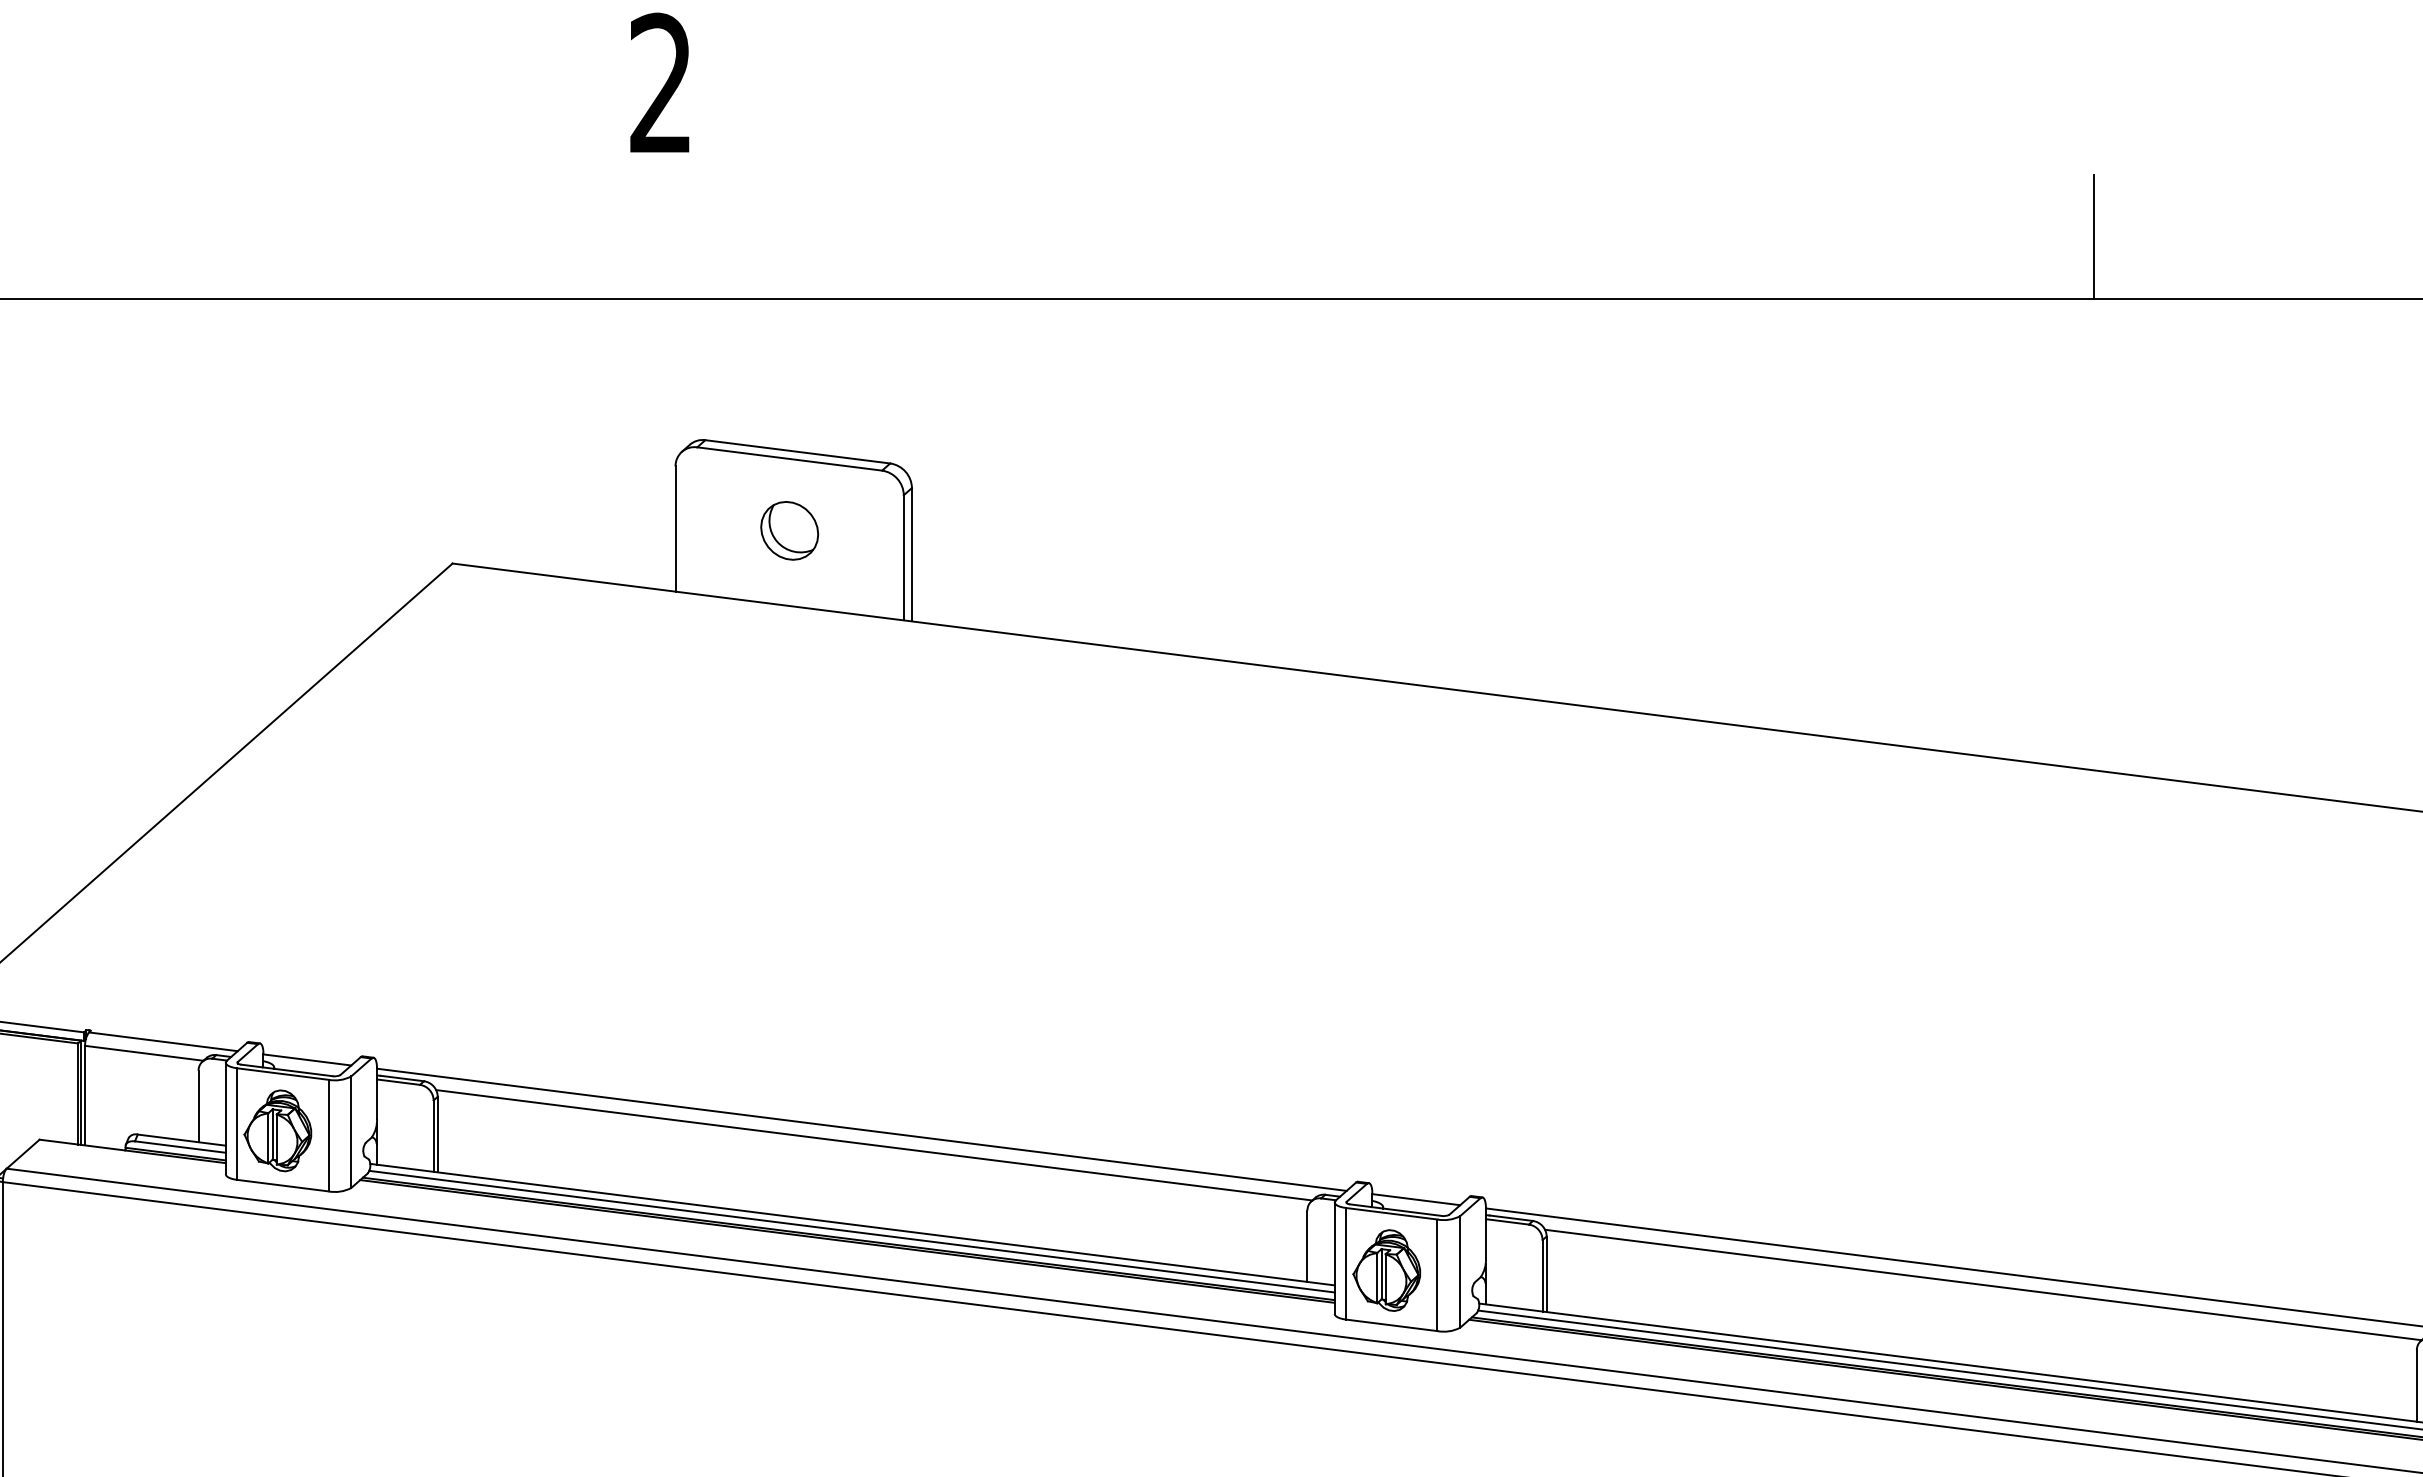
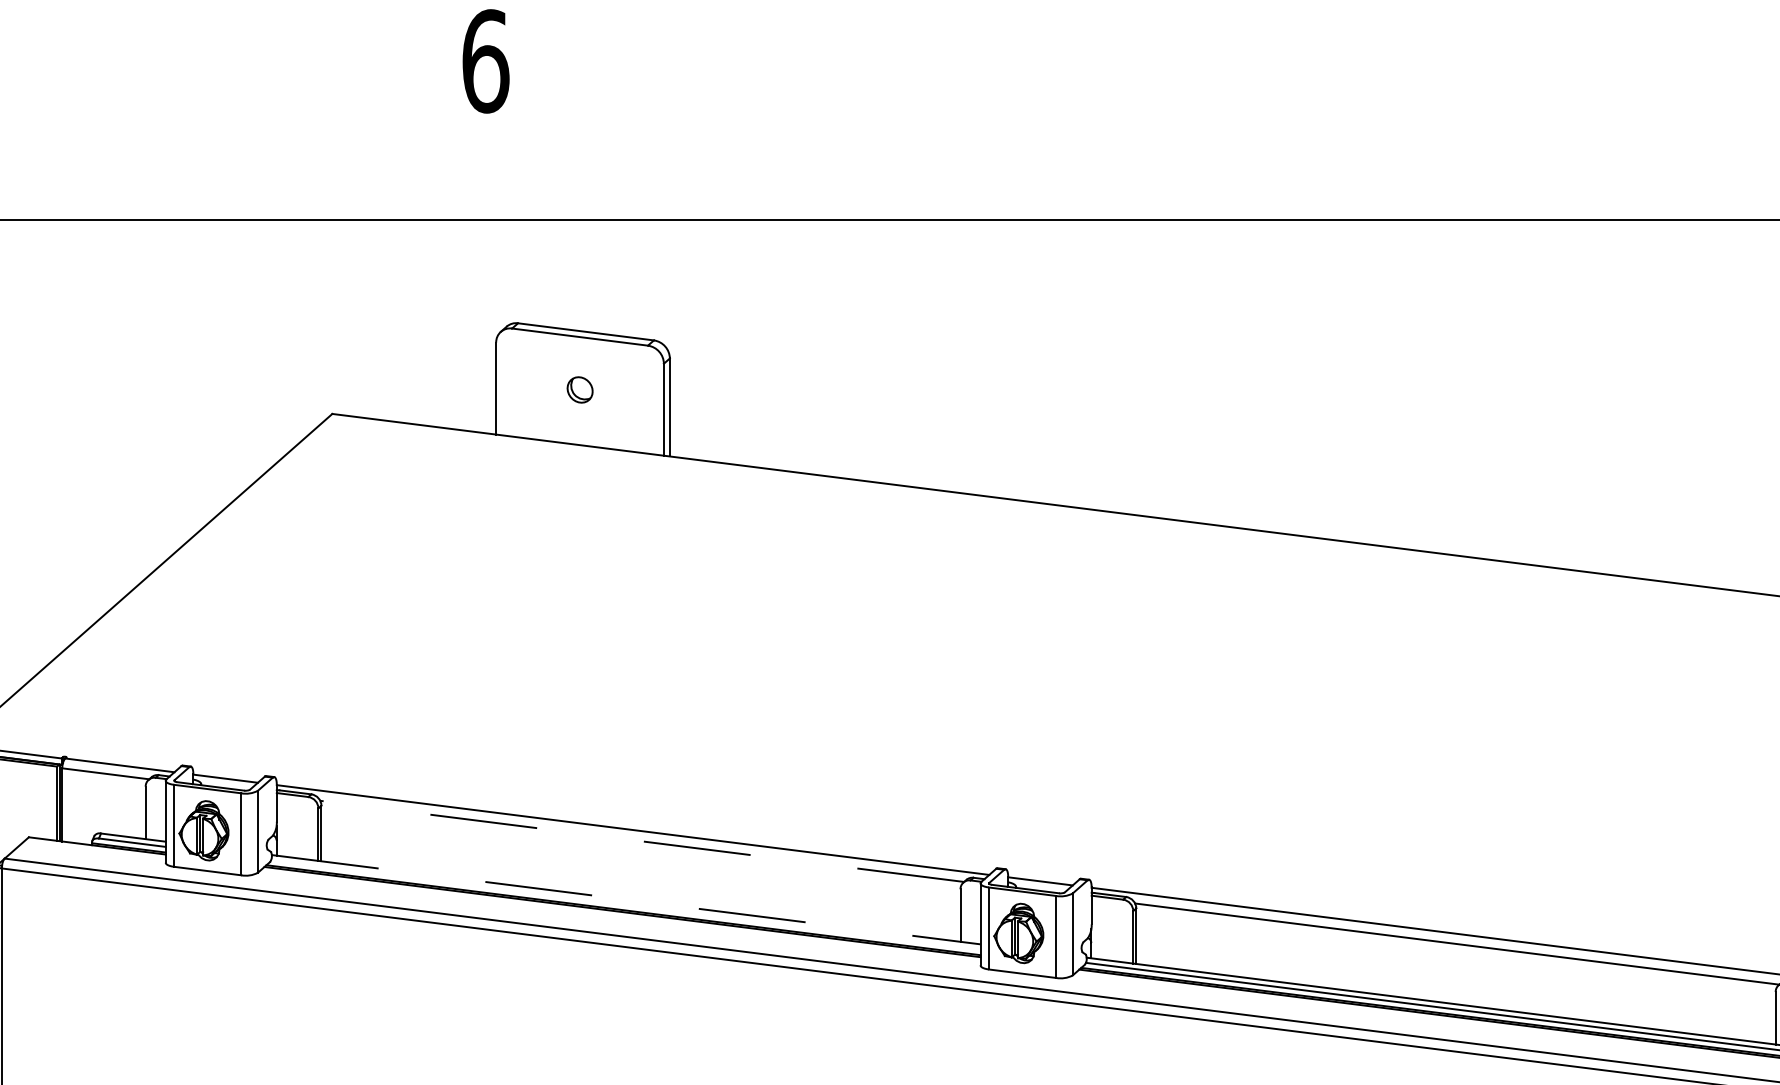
text: (661, 83) -> (485, 61), 2 -> 6
line: (2094, 237) -> (1538, 174), removed
part: (789, 530) -> (579, 389), size x0.6
line: (874, 1145) -> (642, 841), solid -> dashed
line: (853, 1224) -> (626, 899), solid -> dashed
line: (851, 1231) -> (625, 904), removed

